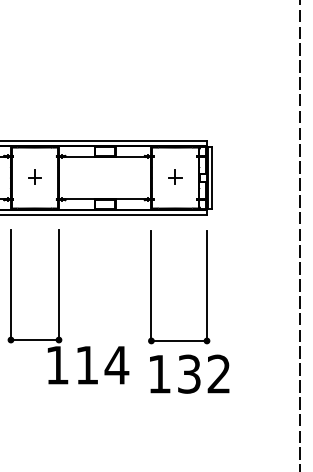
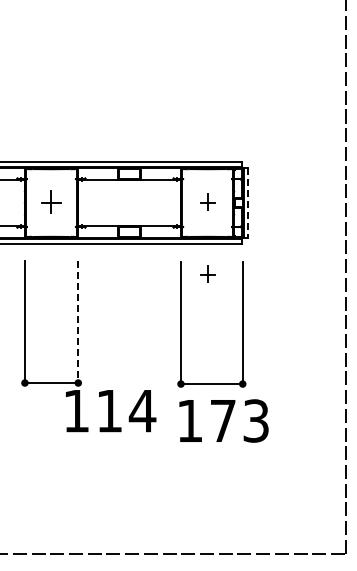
part: (34, 176) -> (51, 201), size x1.4
line: (212, 178) -> (248, 203), solid -> dashed
part: (175, 241) -> (207, 273), added
line: (59, 285) -> (78, 322), solid -> dashed
text: (204, 373) -> (239, 420), 132 -> 173

